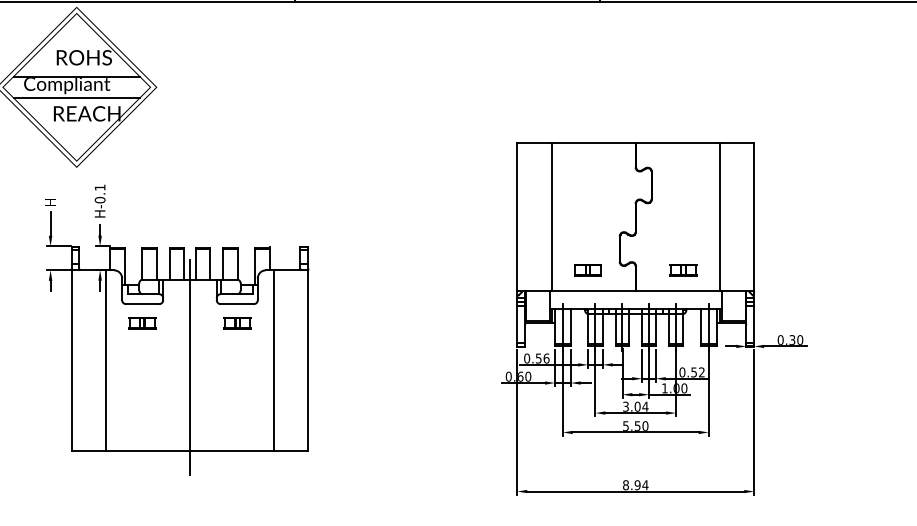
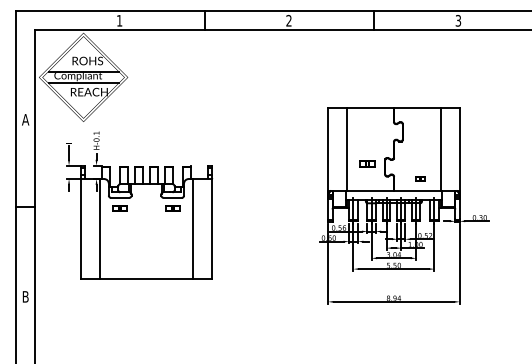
part: (588, 269) -> (367, 163), moved
part: (683, 269) -> (420, 178), size x0.6
line: (190, 366) -> (146, 232), removed

